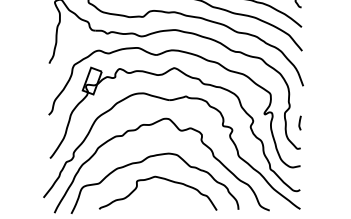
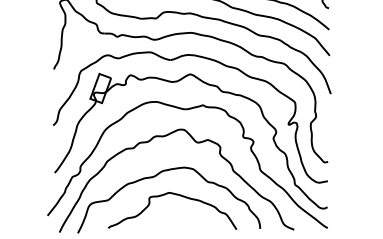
curve: (299, 122) -> (326, 133), removed

